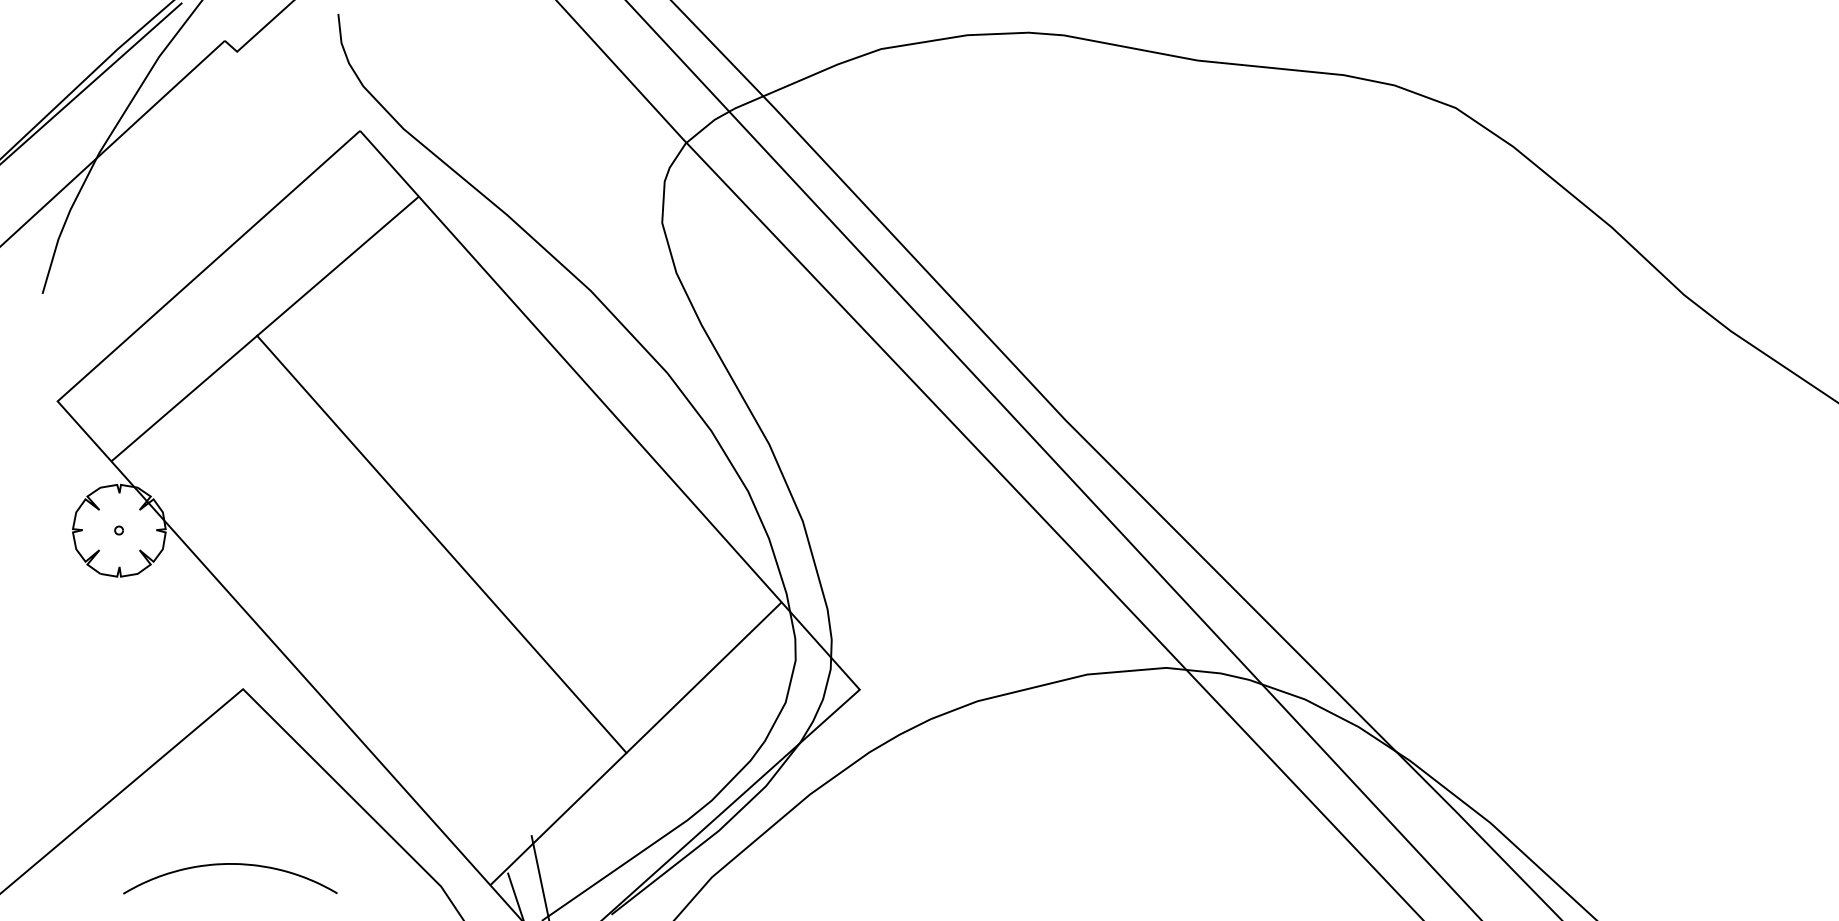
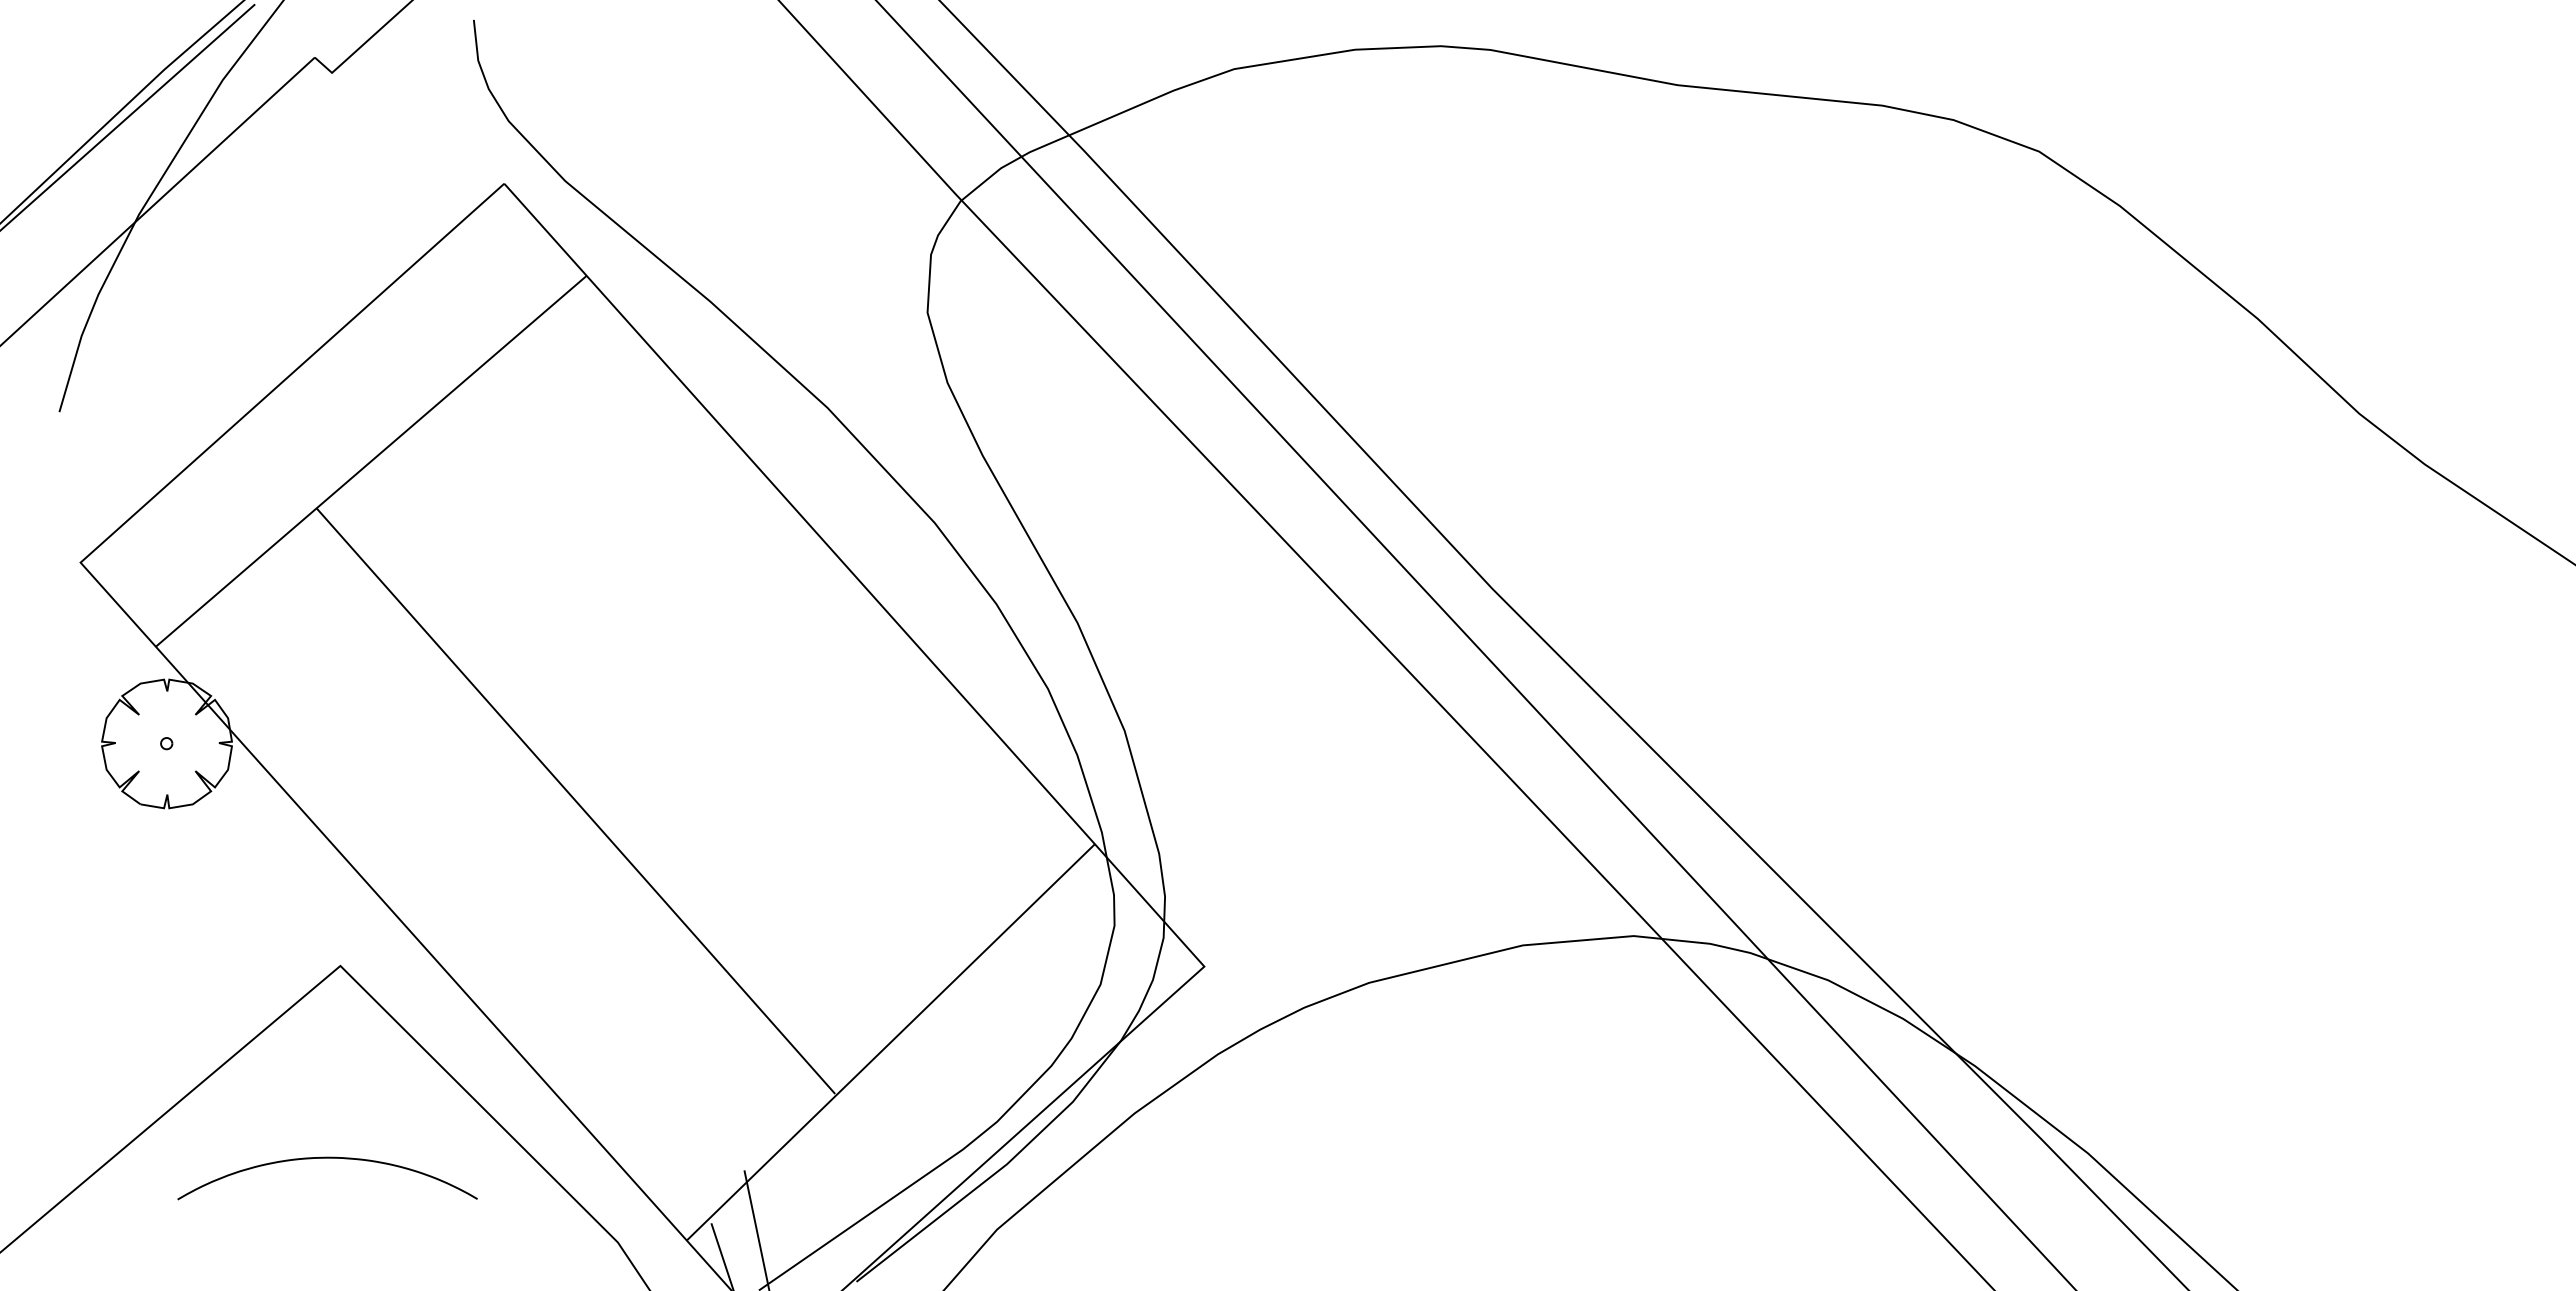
line: (441, 544) -> (575, 800), moved
curve: (230, 864) -> (327, 1158), moved

